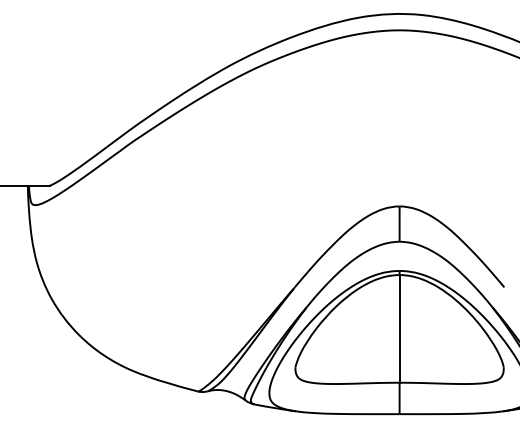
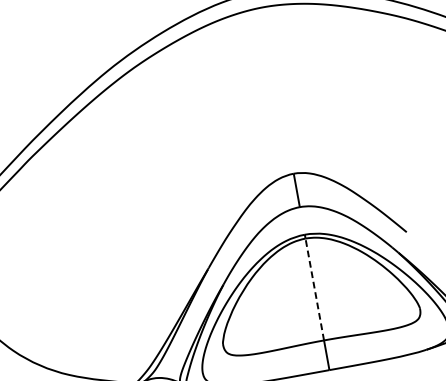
line: (399, 328) -> (314, 289), solid -> dashed

